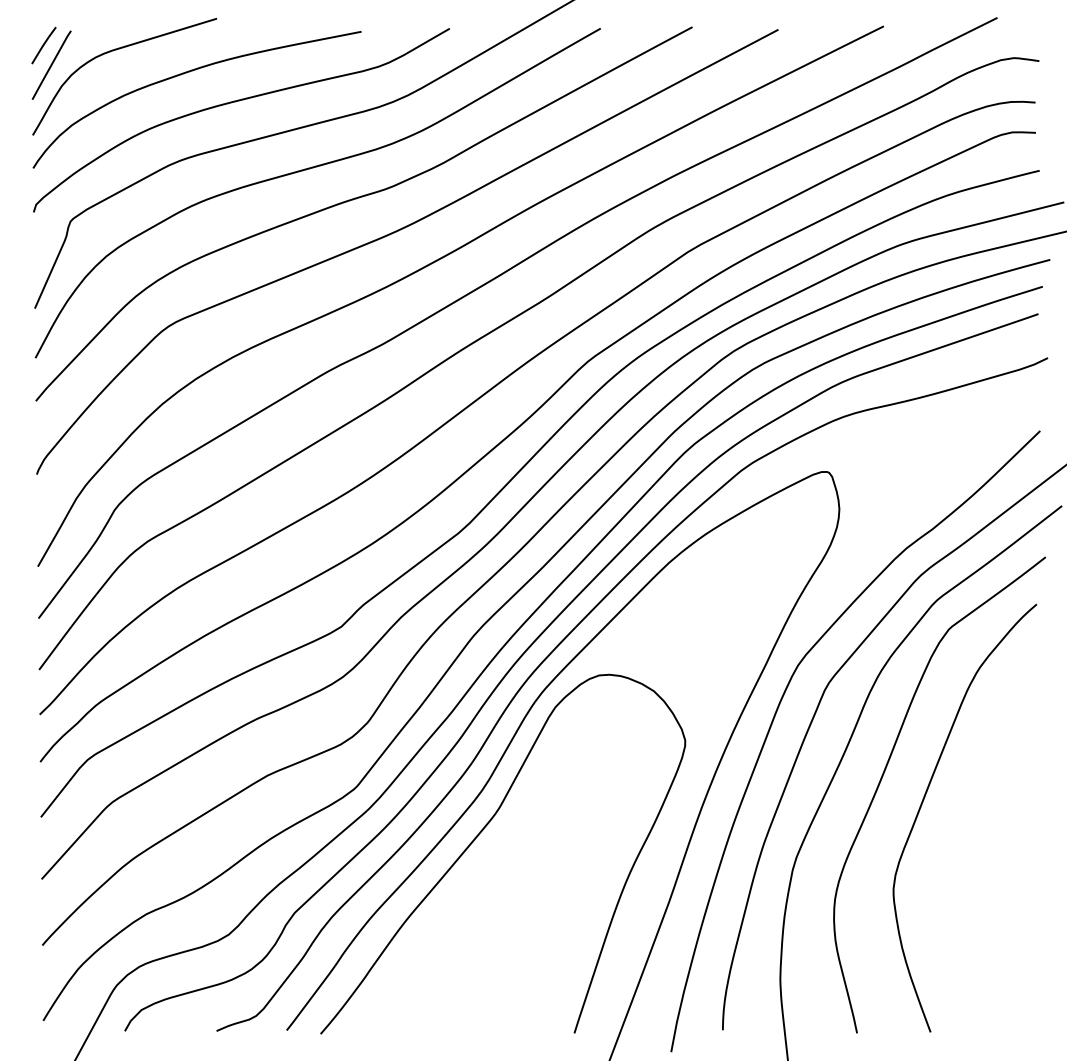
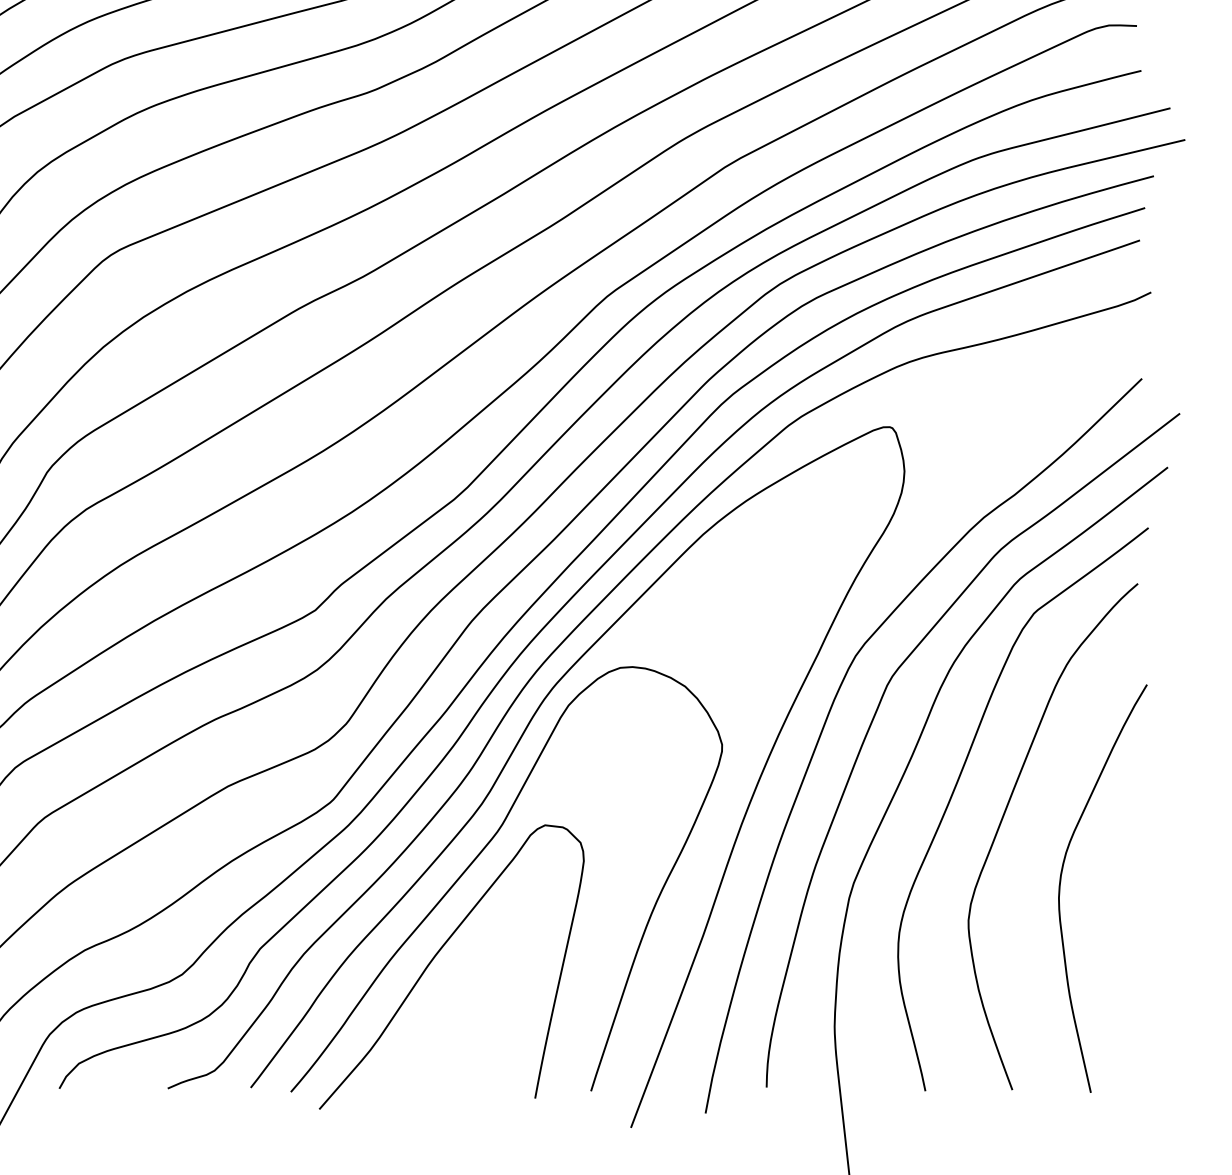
curve: (972, 854) -> (1061, 879), added
curve: (445, 917) -> (438, 954), added

